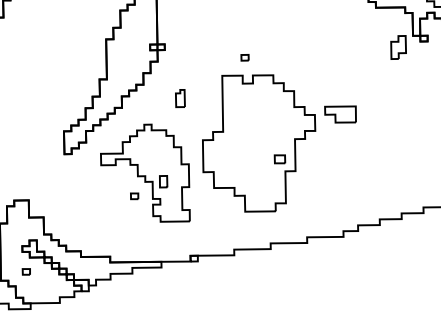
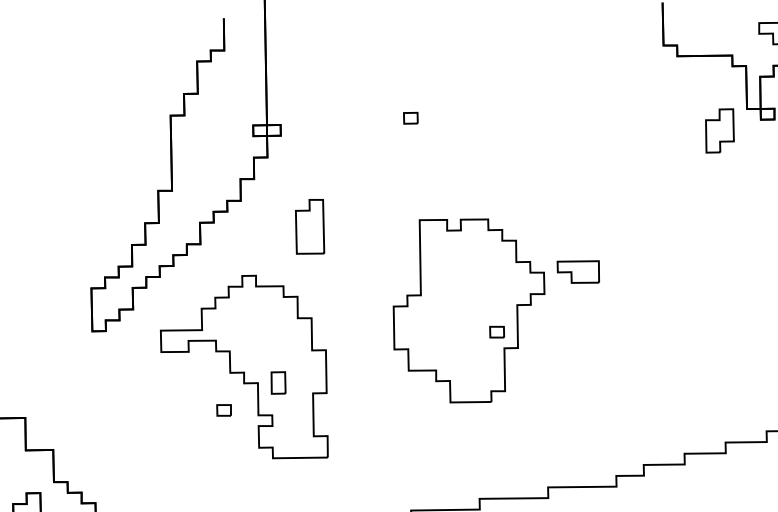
part: (244, 57) -> (409, 117), moved
part: (180, 98) -> (310, 226), size x1.67
part: (279, 142) -> (496, 309), size x0.71

